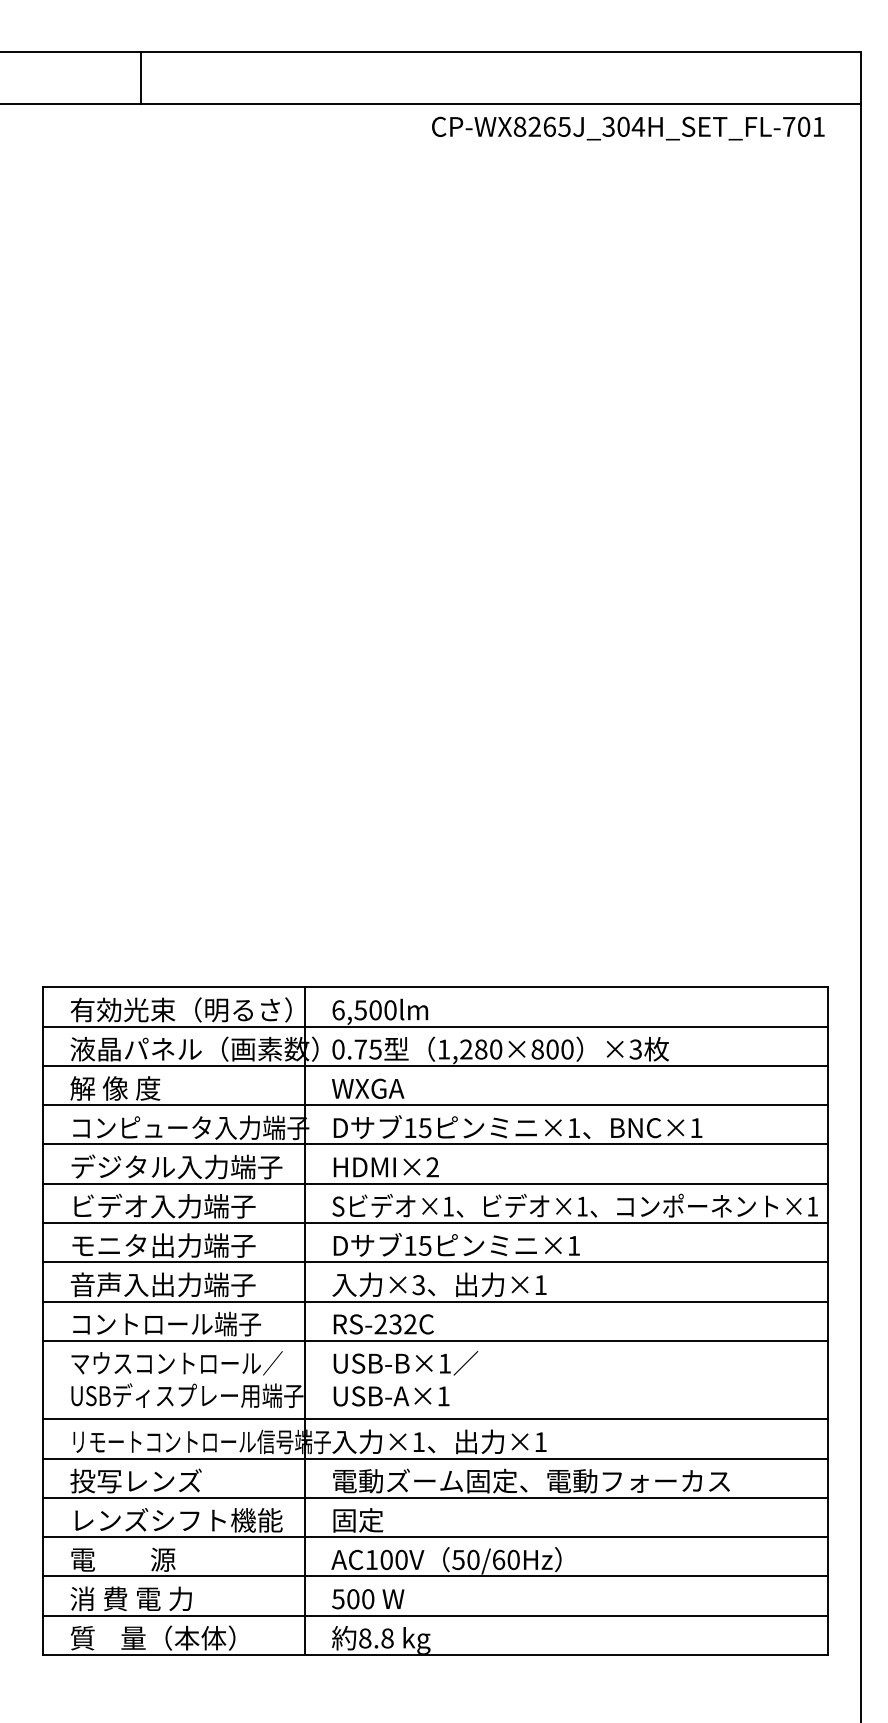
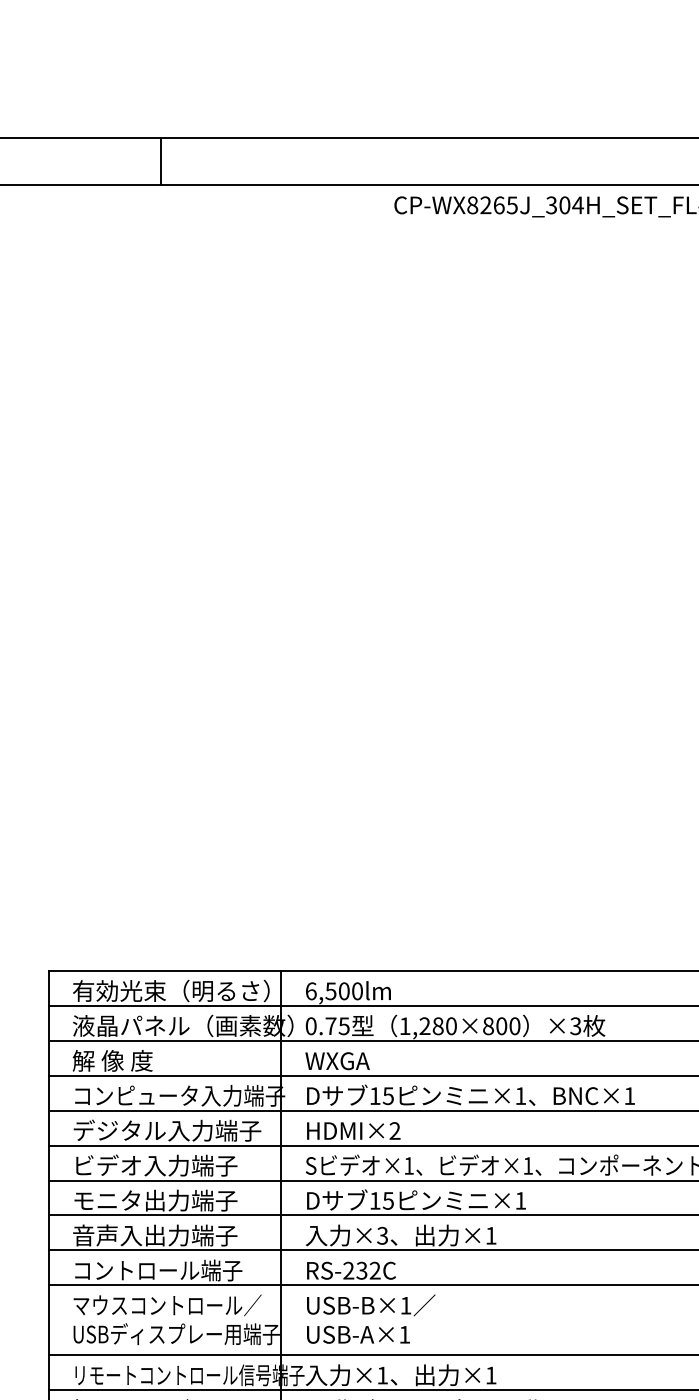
line: (141, 77) -> (160, 161), moved

